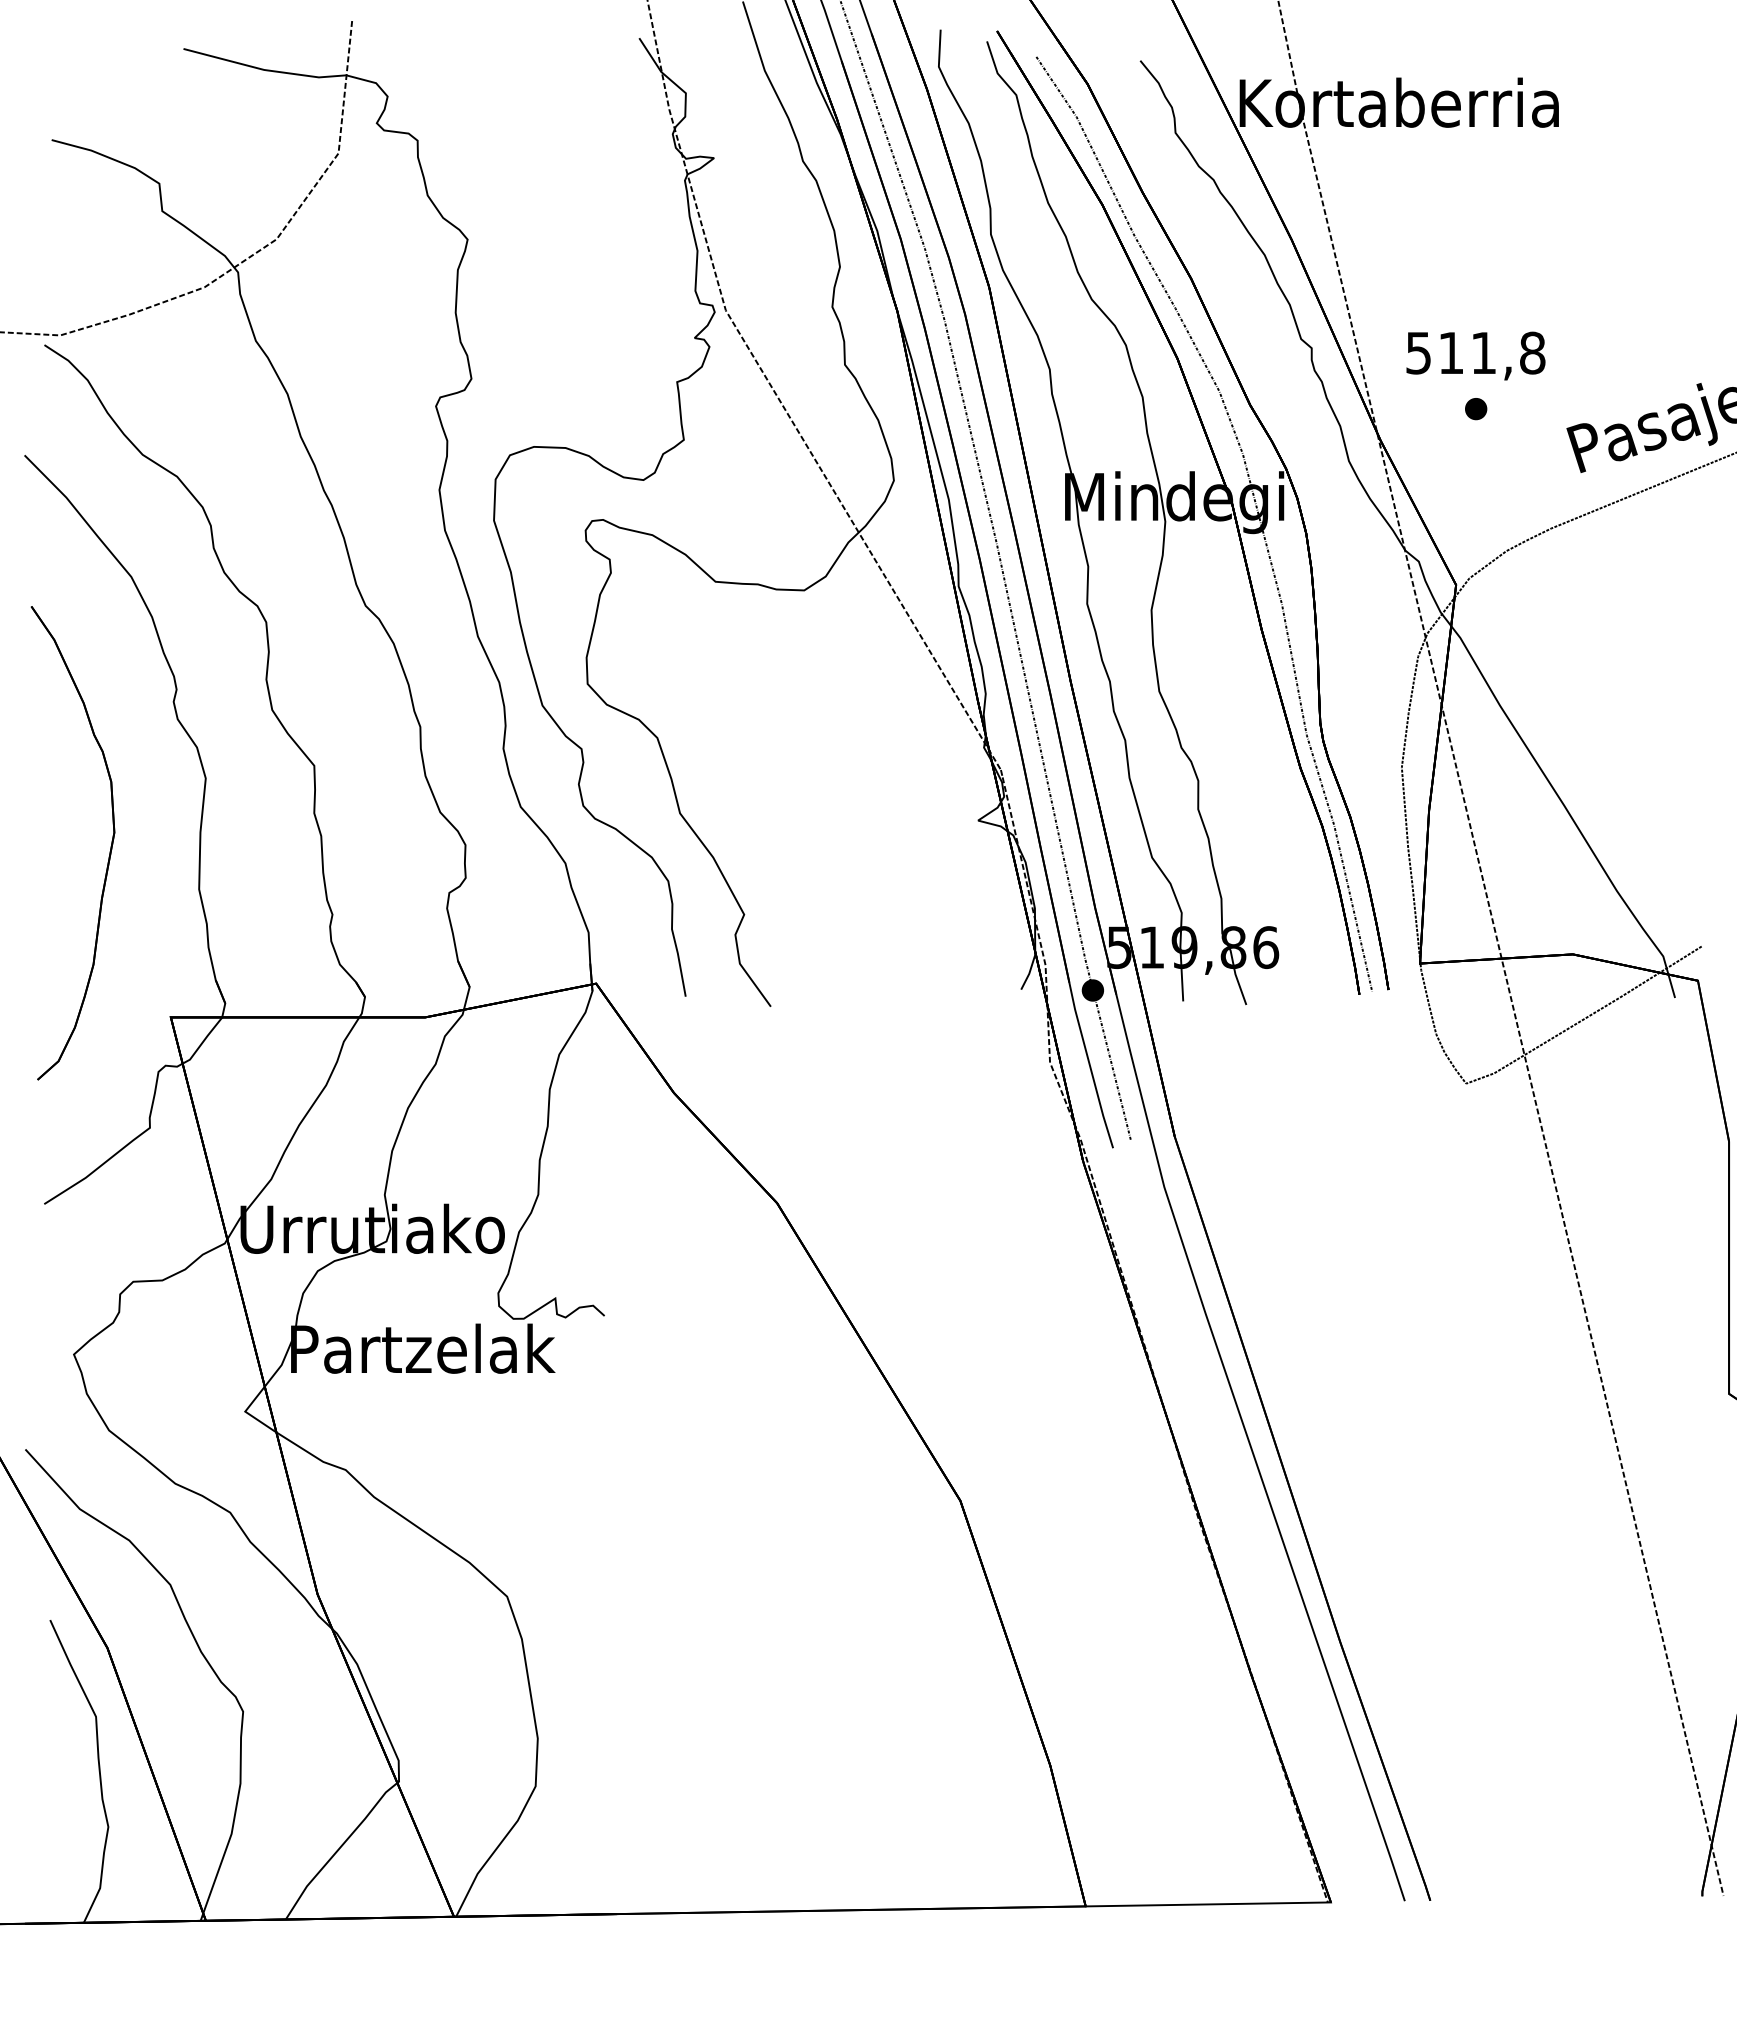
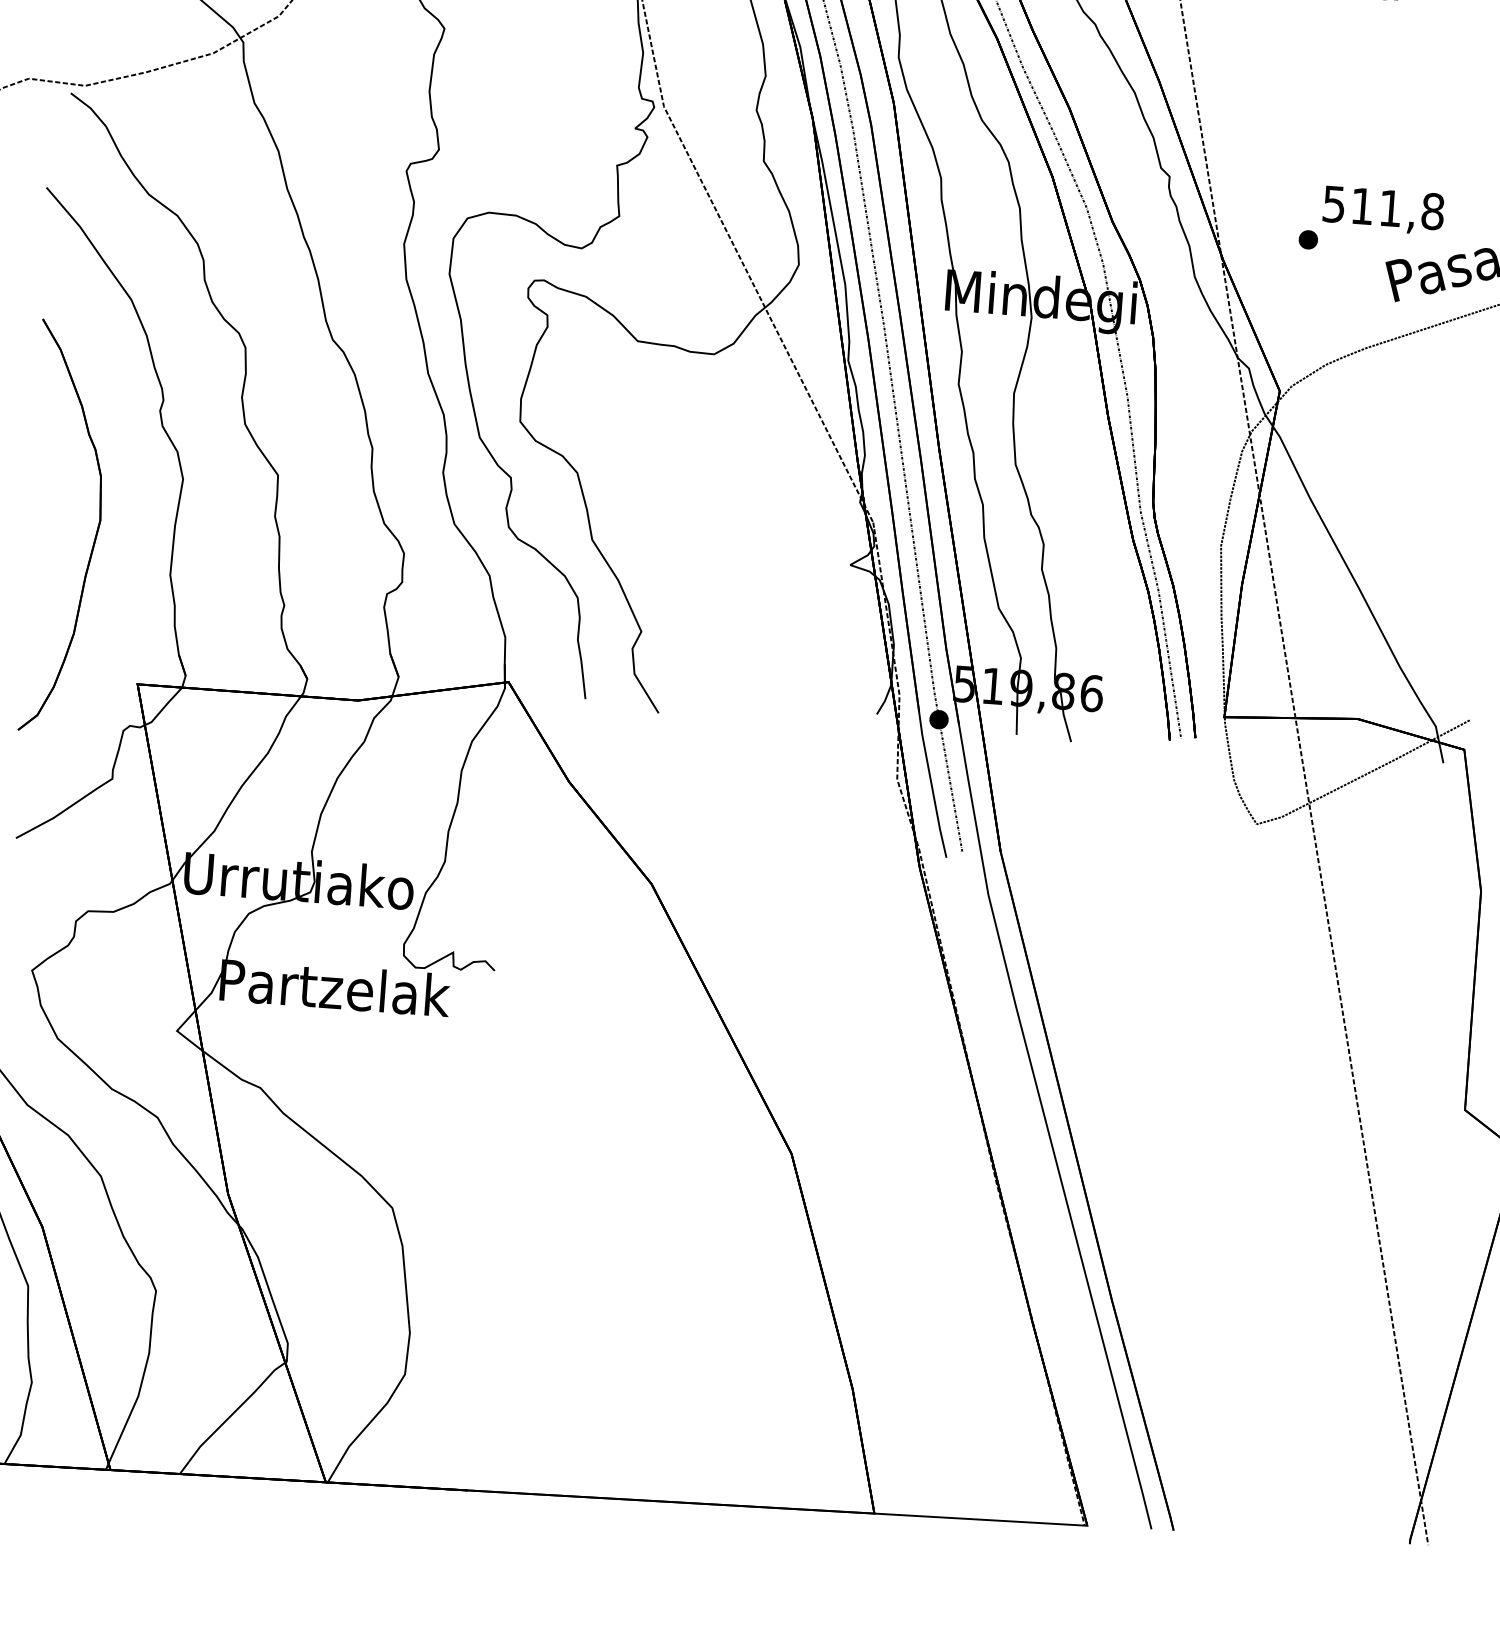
text: (1475, 355) -> (1383, 209), moved

